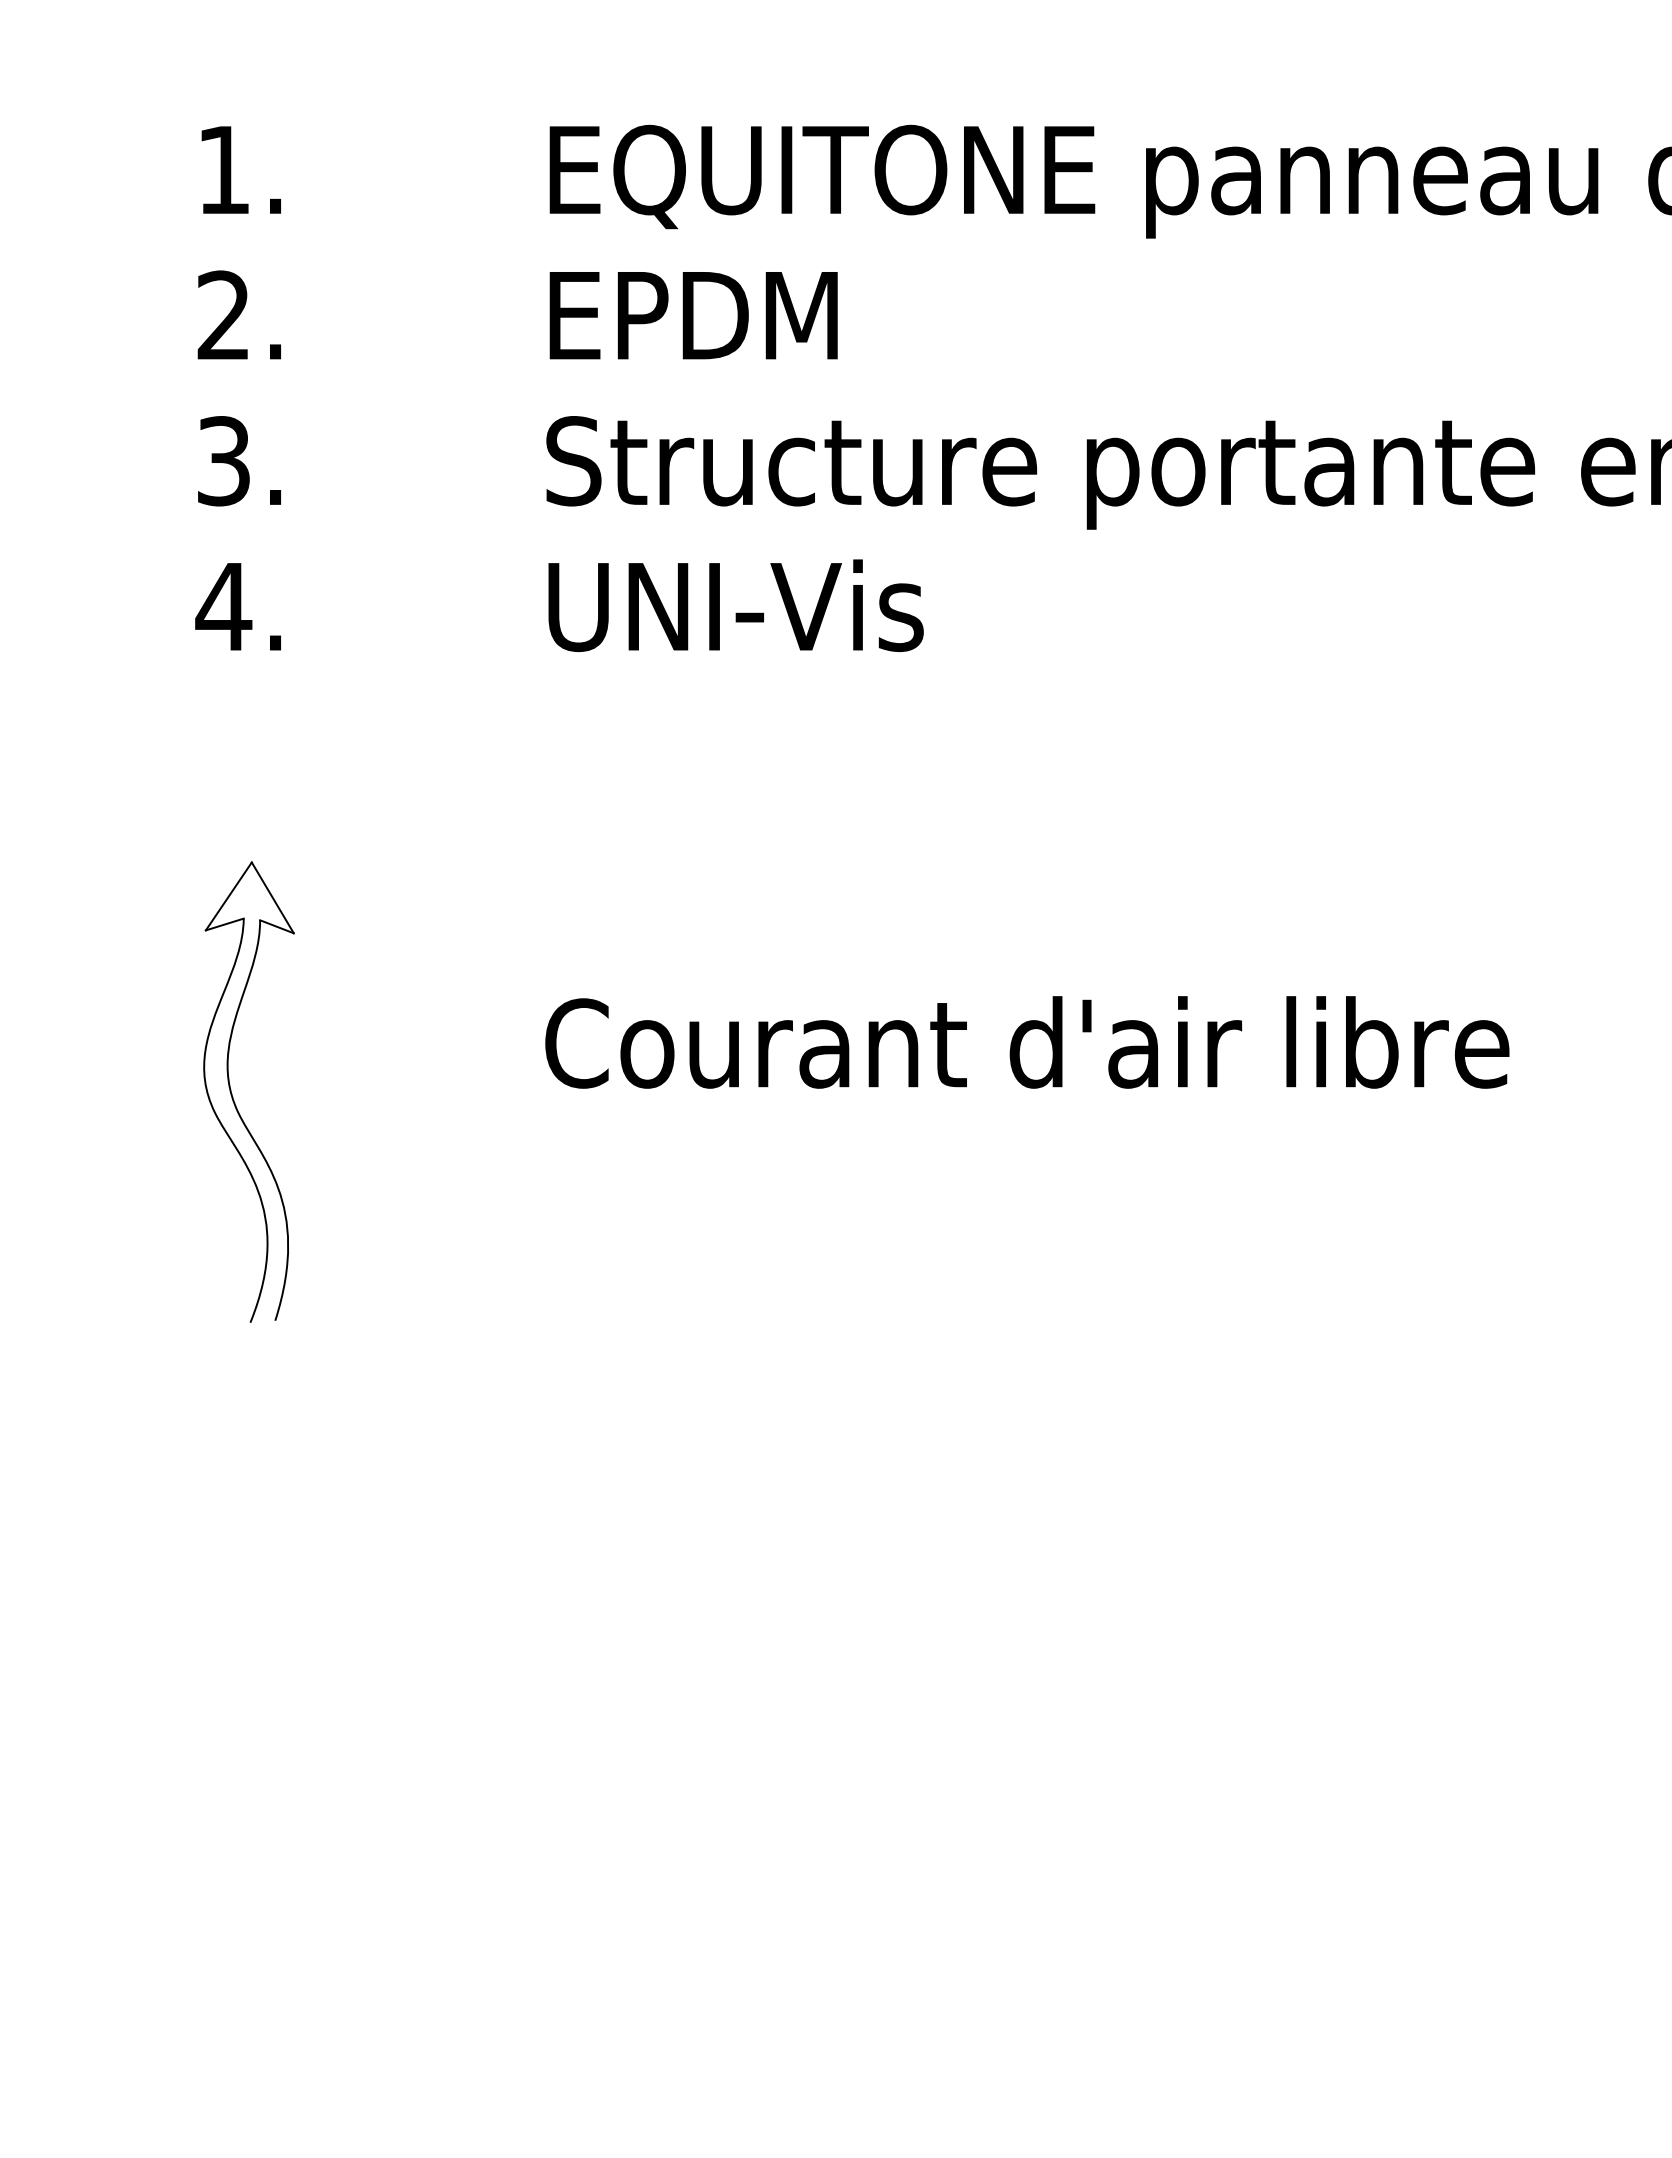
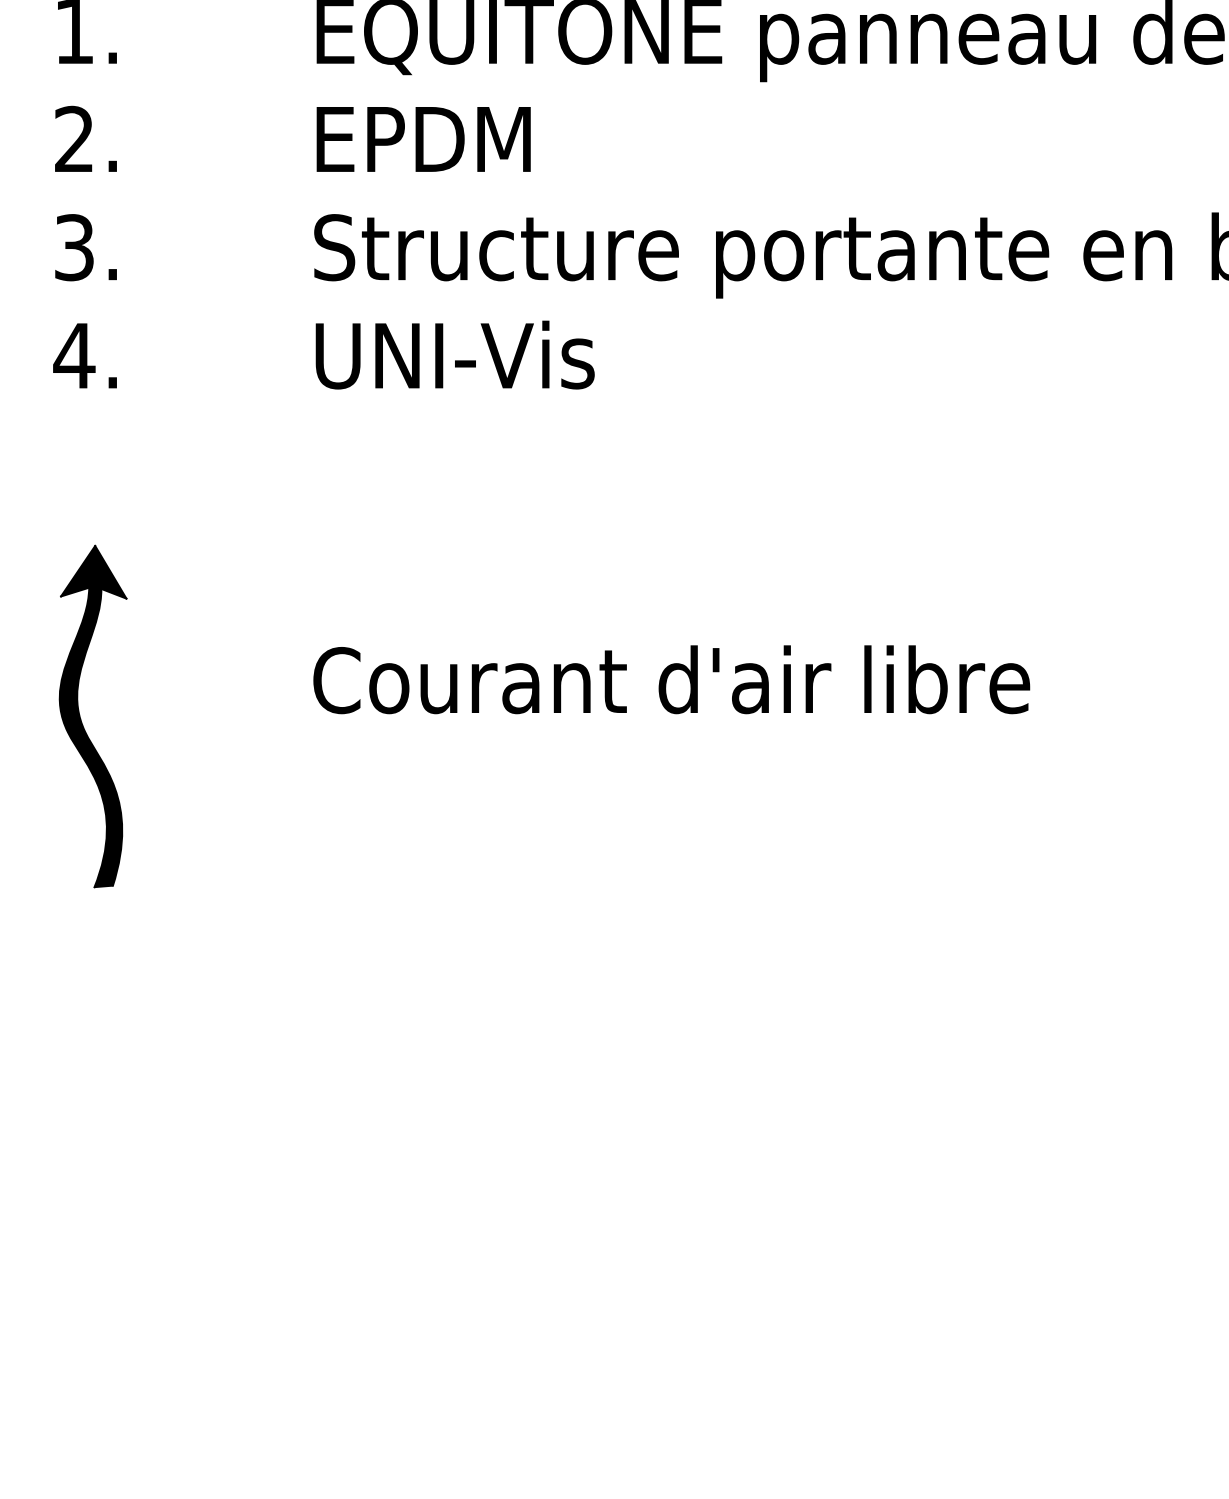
fill: (248, 1092) -> (92, 716), added

